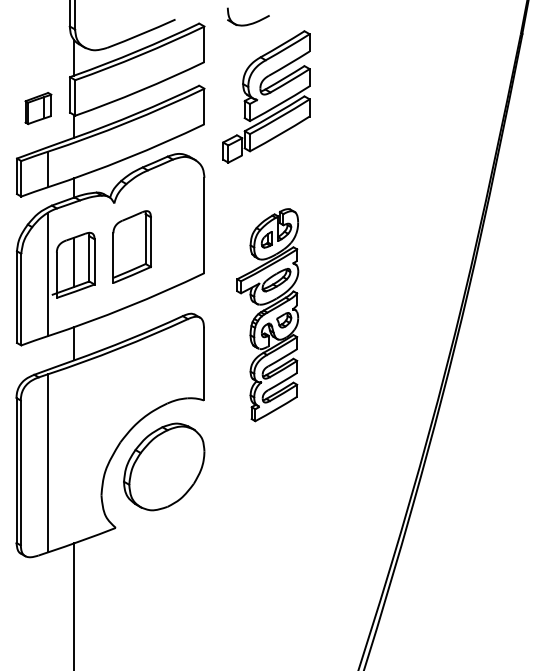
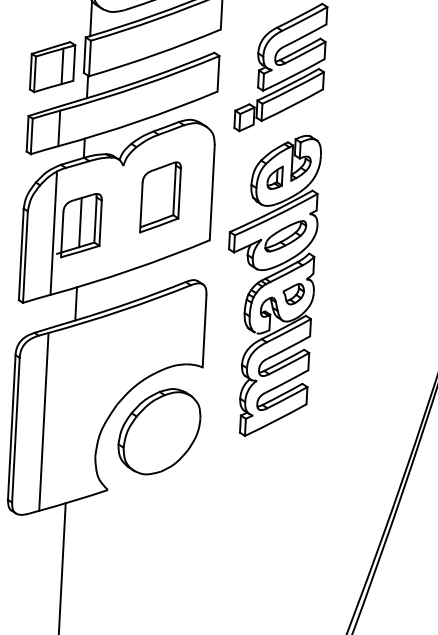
part: (38, 108) -> (52, 67), size x1.67
part: (131, 246) -> (159, 196), moved
part: (267, 314) -> (270, 284), size x1.43

